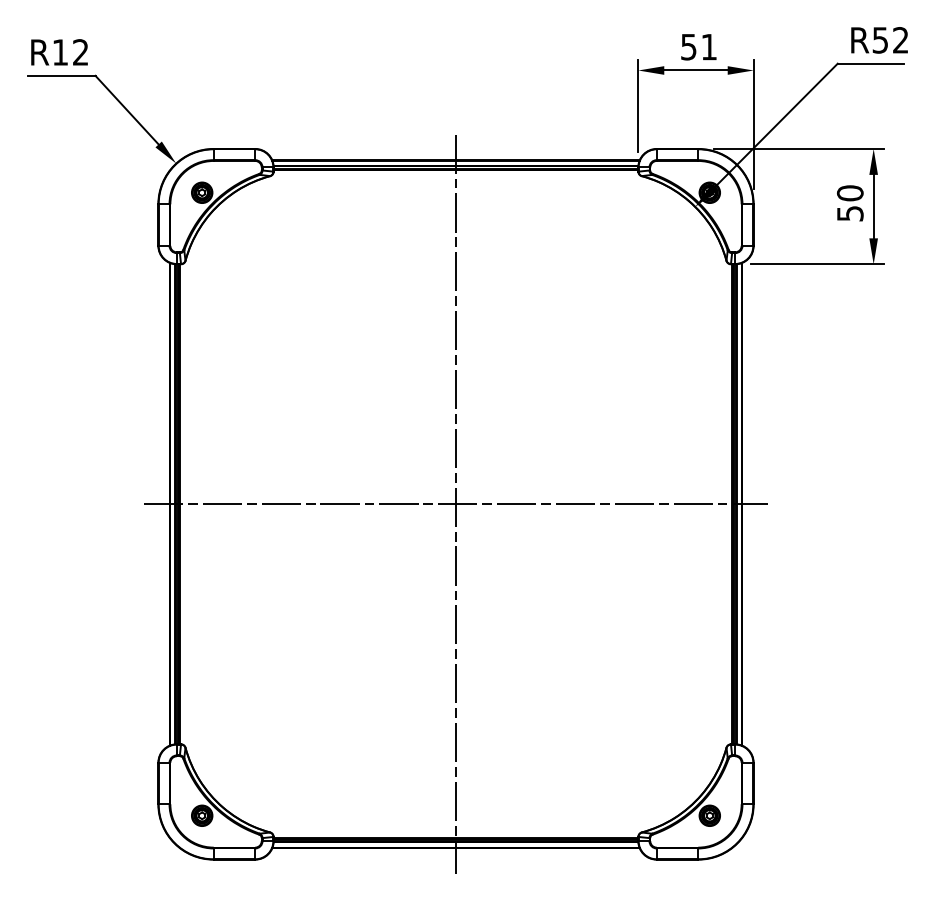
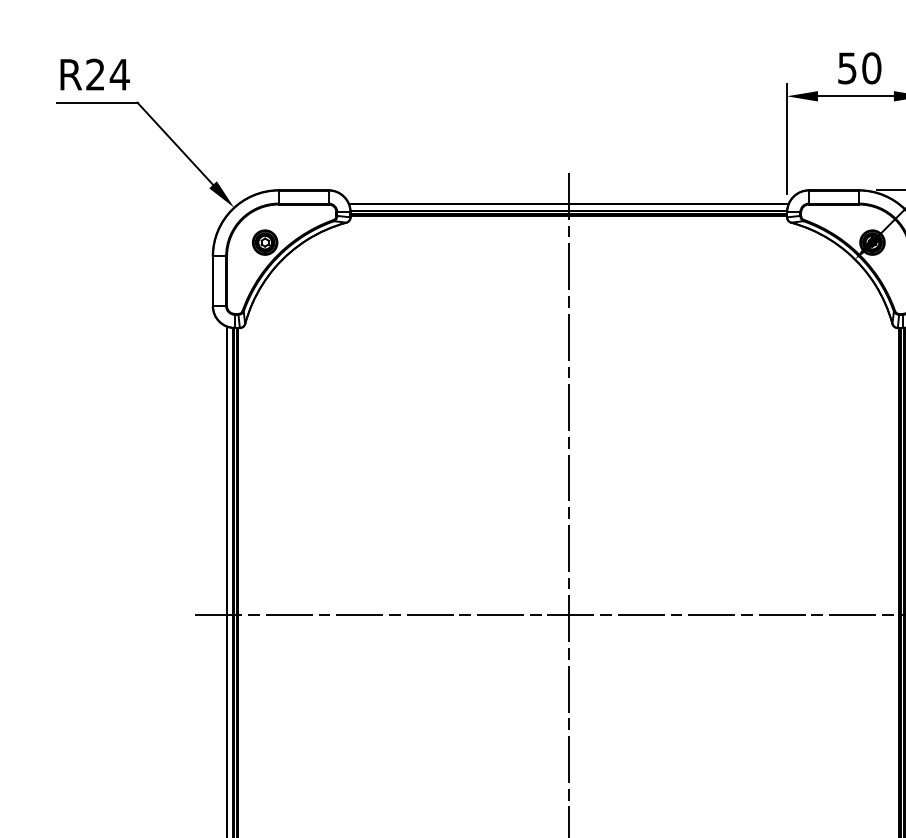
text: (709, 46) -> (872, 67), 51 -> 50
text: (70, 52) -> (107, 74), R12 -> R24

